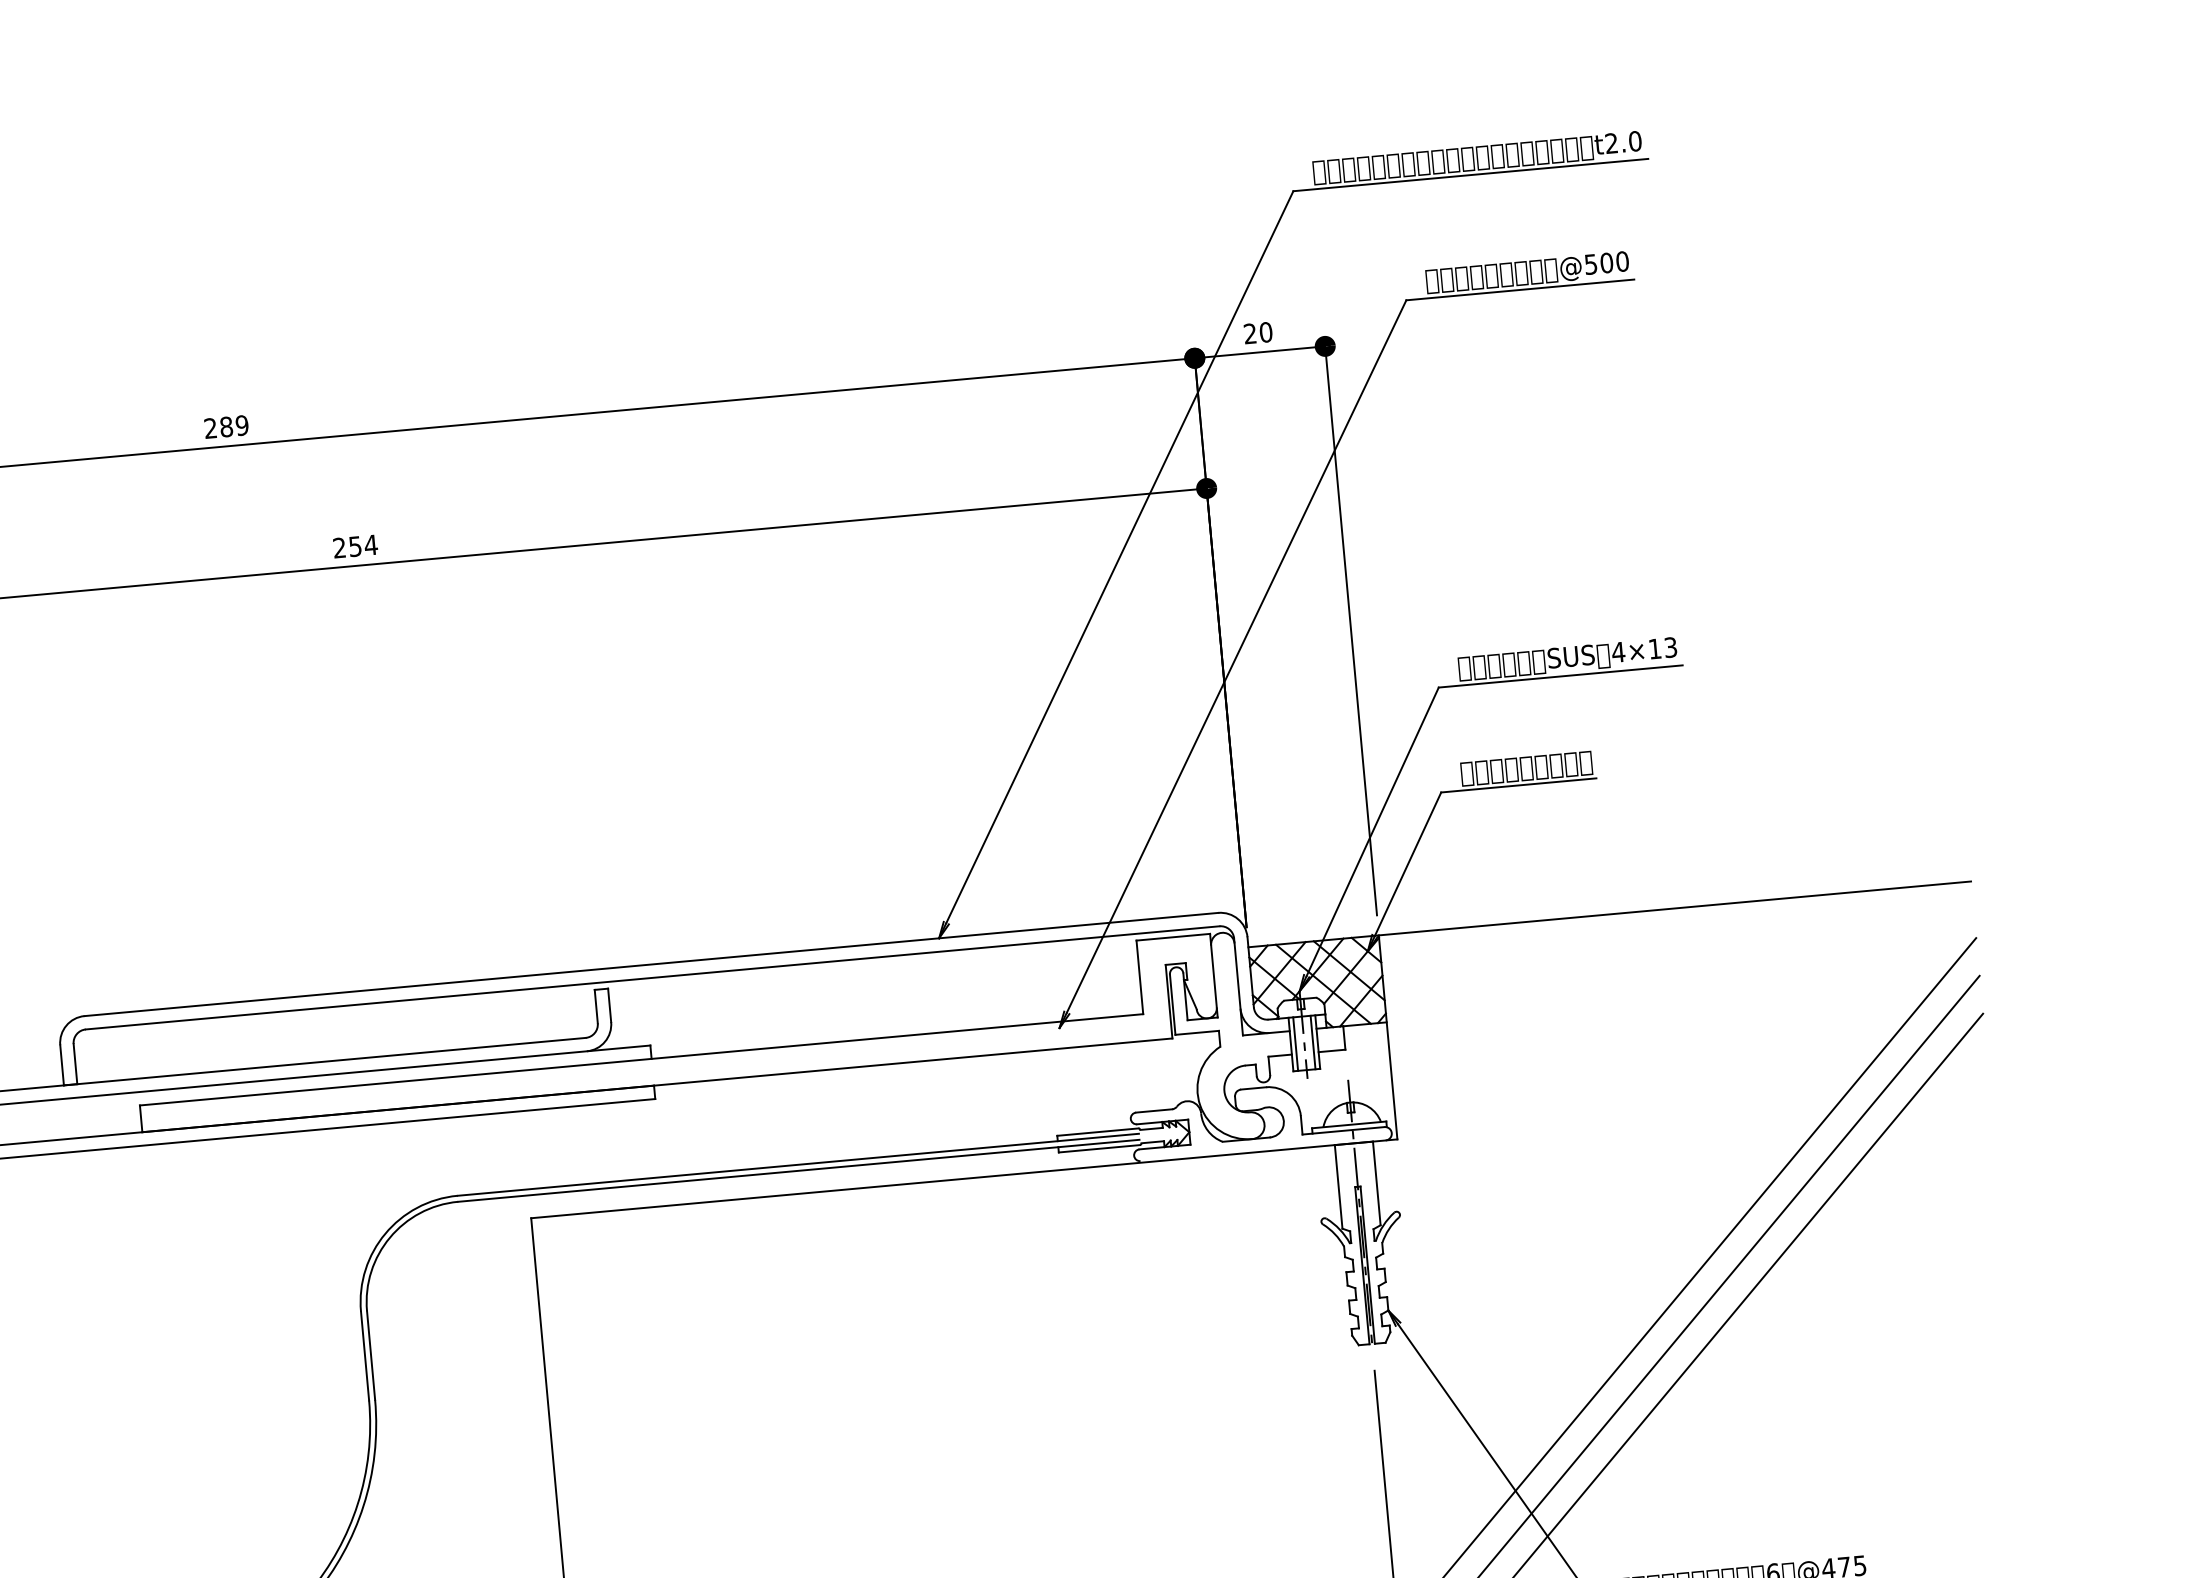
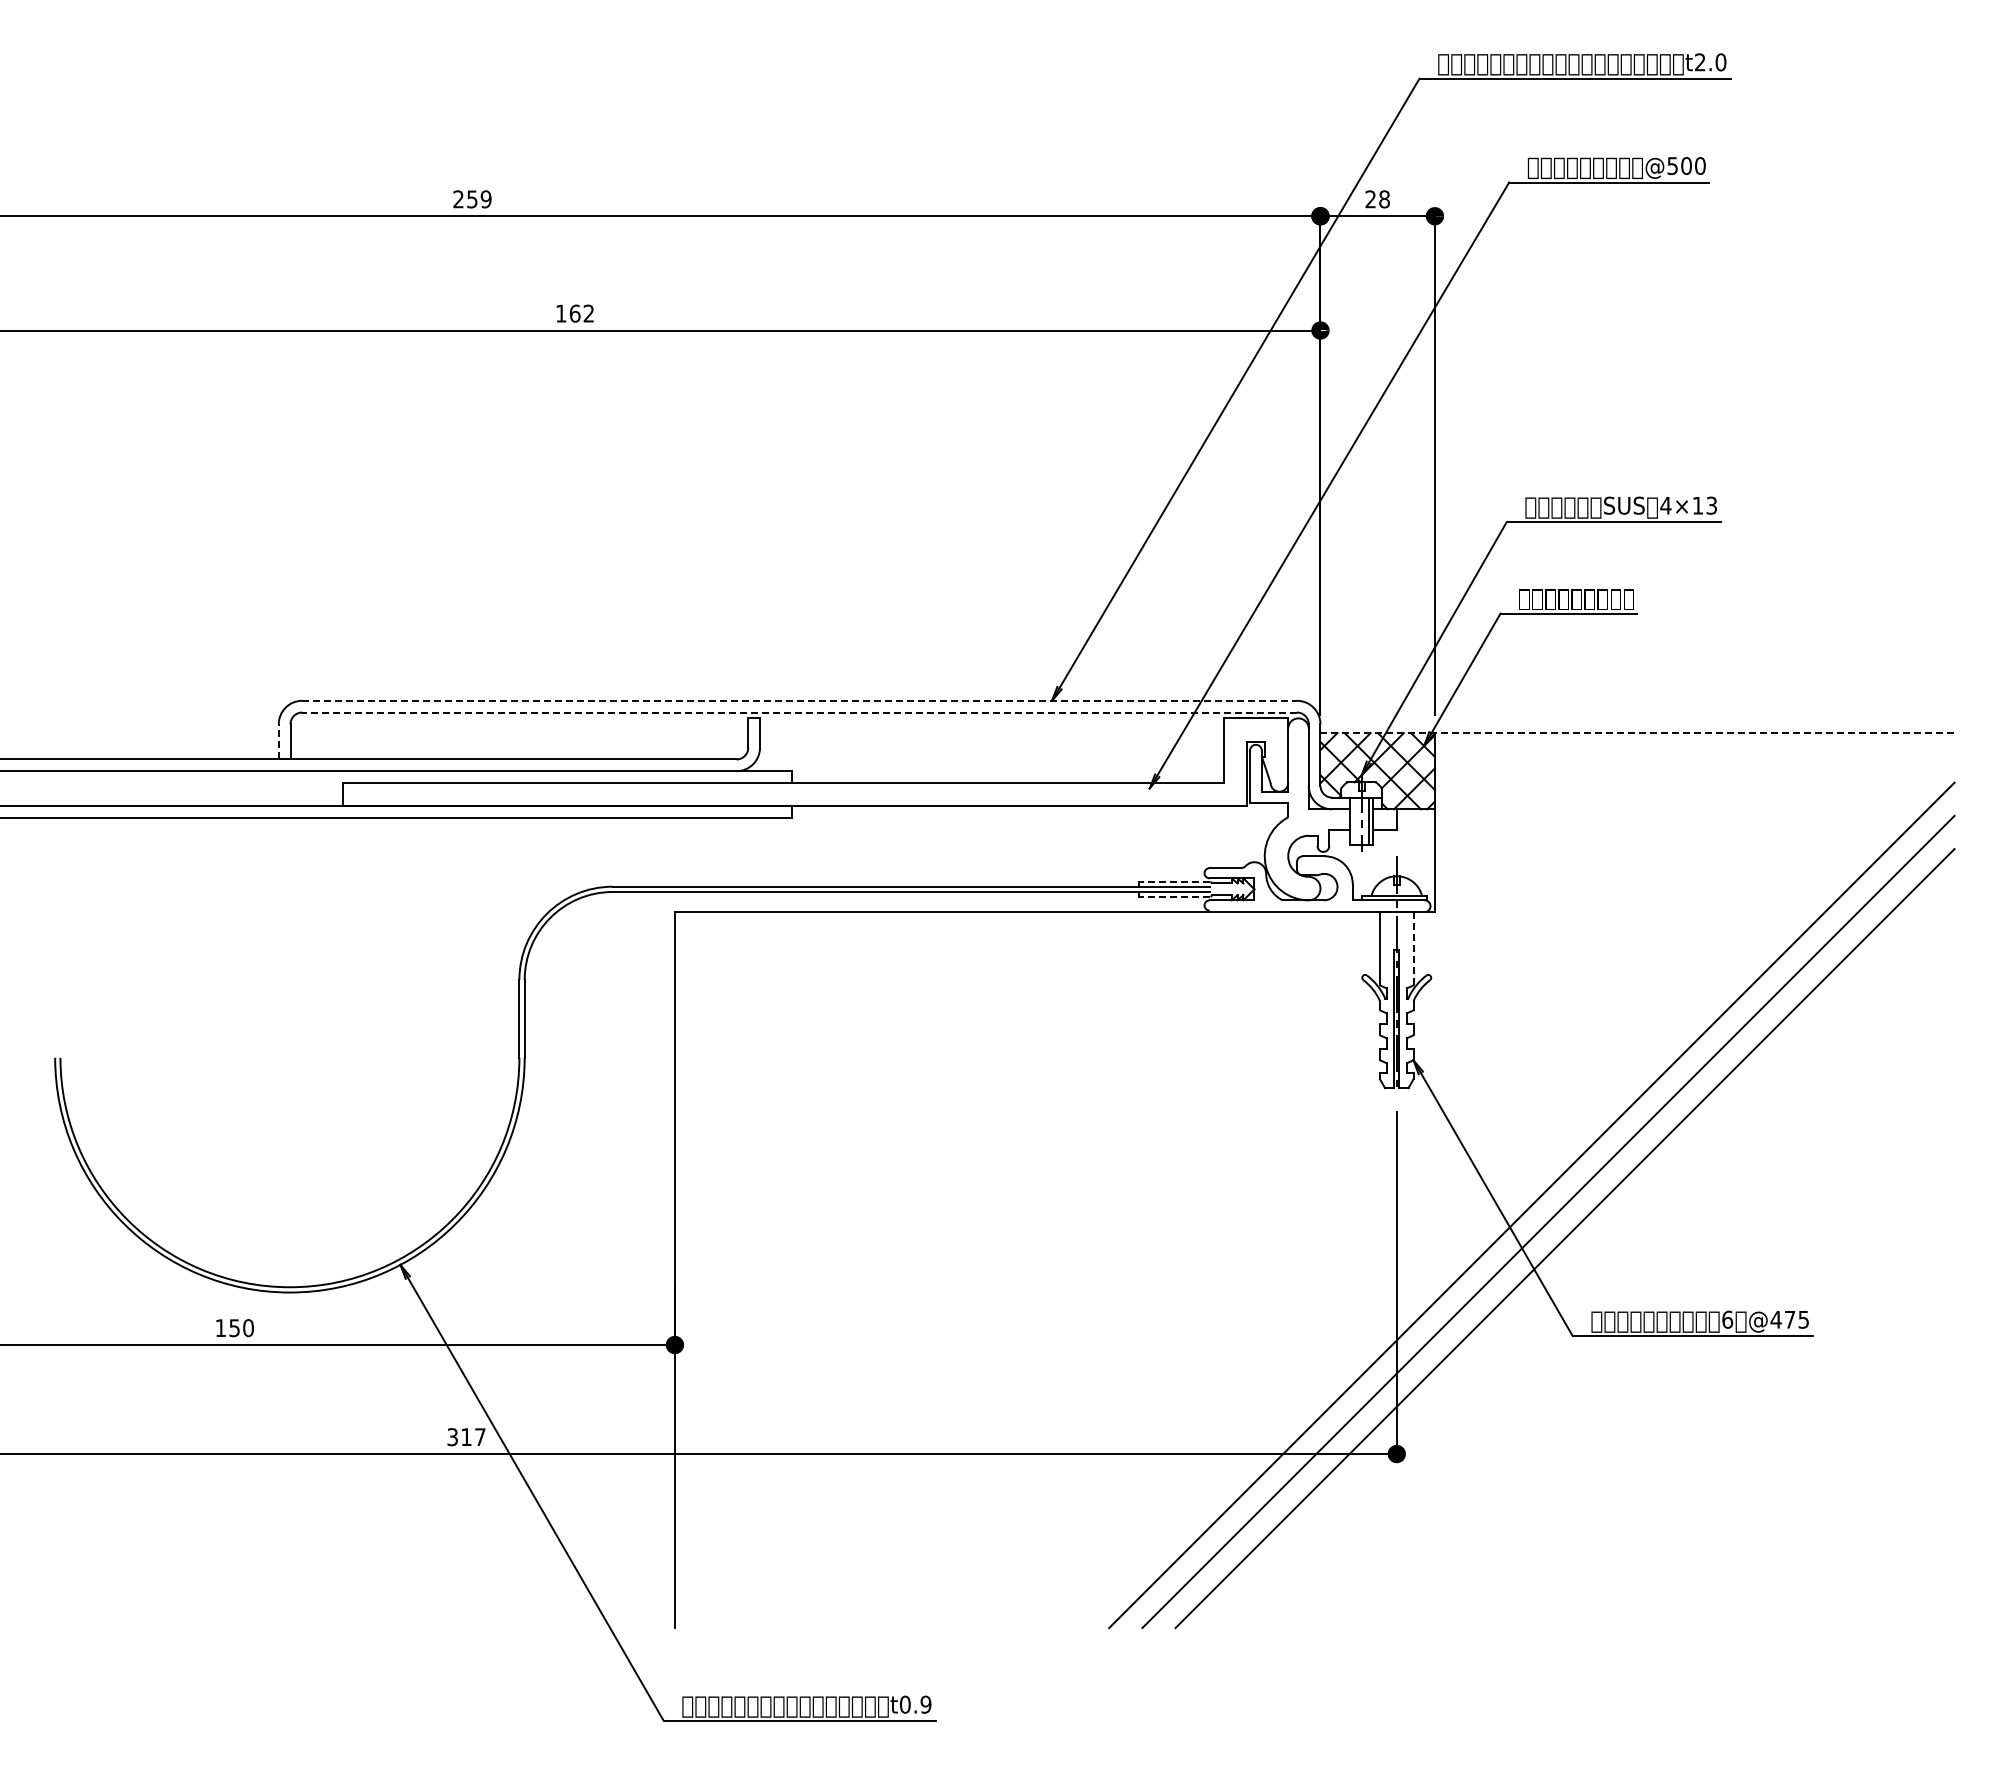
text: (1266, 332) -> (1384, 199), 20 -> 28
text: (226, 427) -> (472, 199), 289 -> 259
text: (355, 546) -> (575, 313), 254 -> 162
line: (1610, 914) -> (1638, 733), solid -> dashed
line: (652, 964) -> (800, 700), solid -> dashed
line: (652, 977) -> (799, 712), solid -> dashed
line: (1295, 1043) -> (1353, 820), removed
line: (61, 1064) -> (278, 741), solid -> dashed
line: (1097, 1132) -> (1174, 882), solid -> dashed
line: (1098, 1148) -> (1174, 896), solid -> dashed
line: (1376, 1183) -> (1413, 948), solid -> dashed

